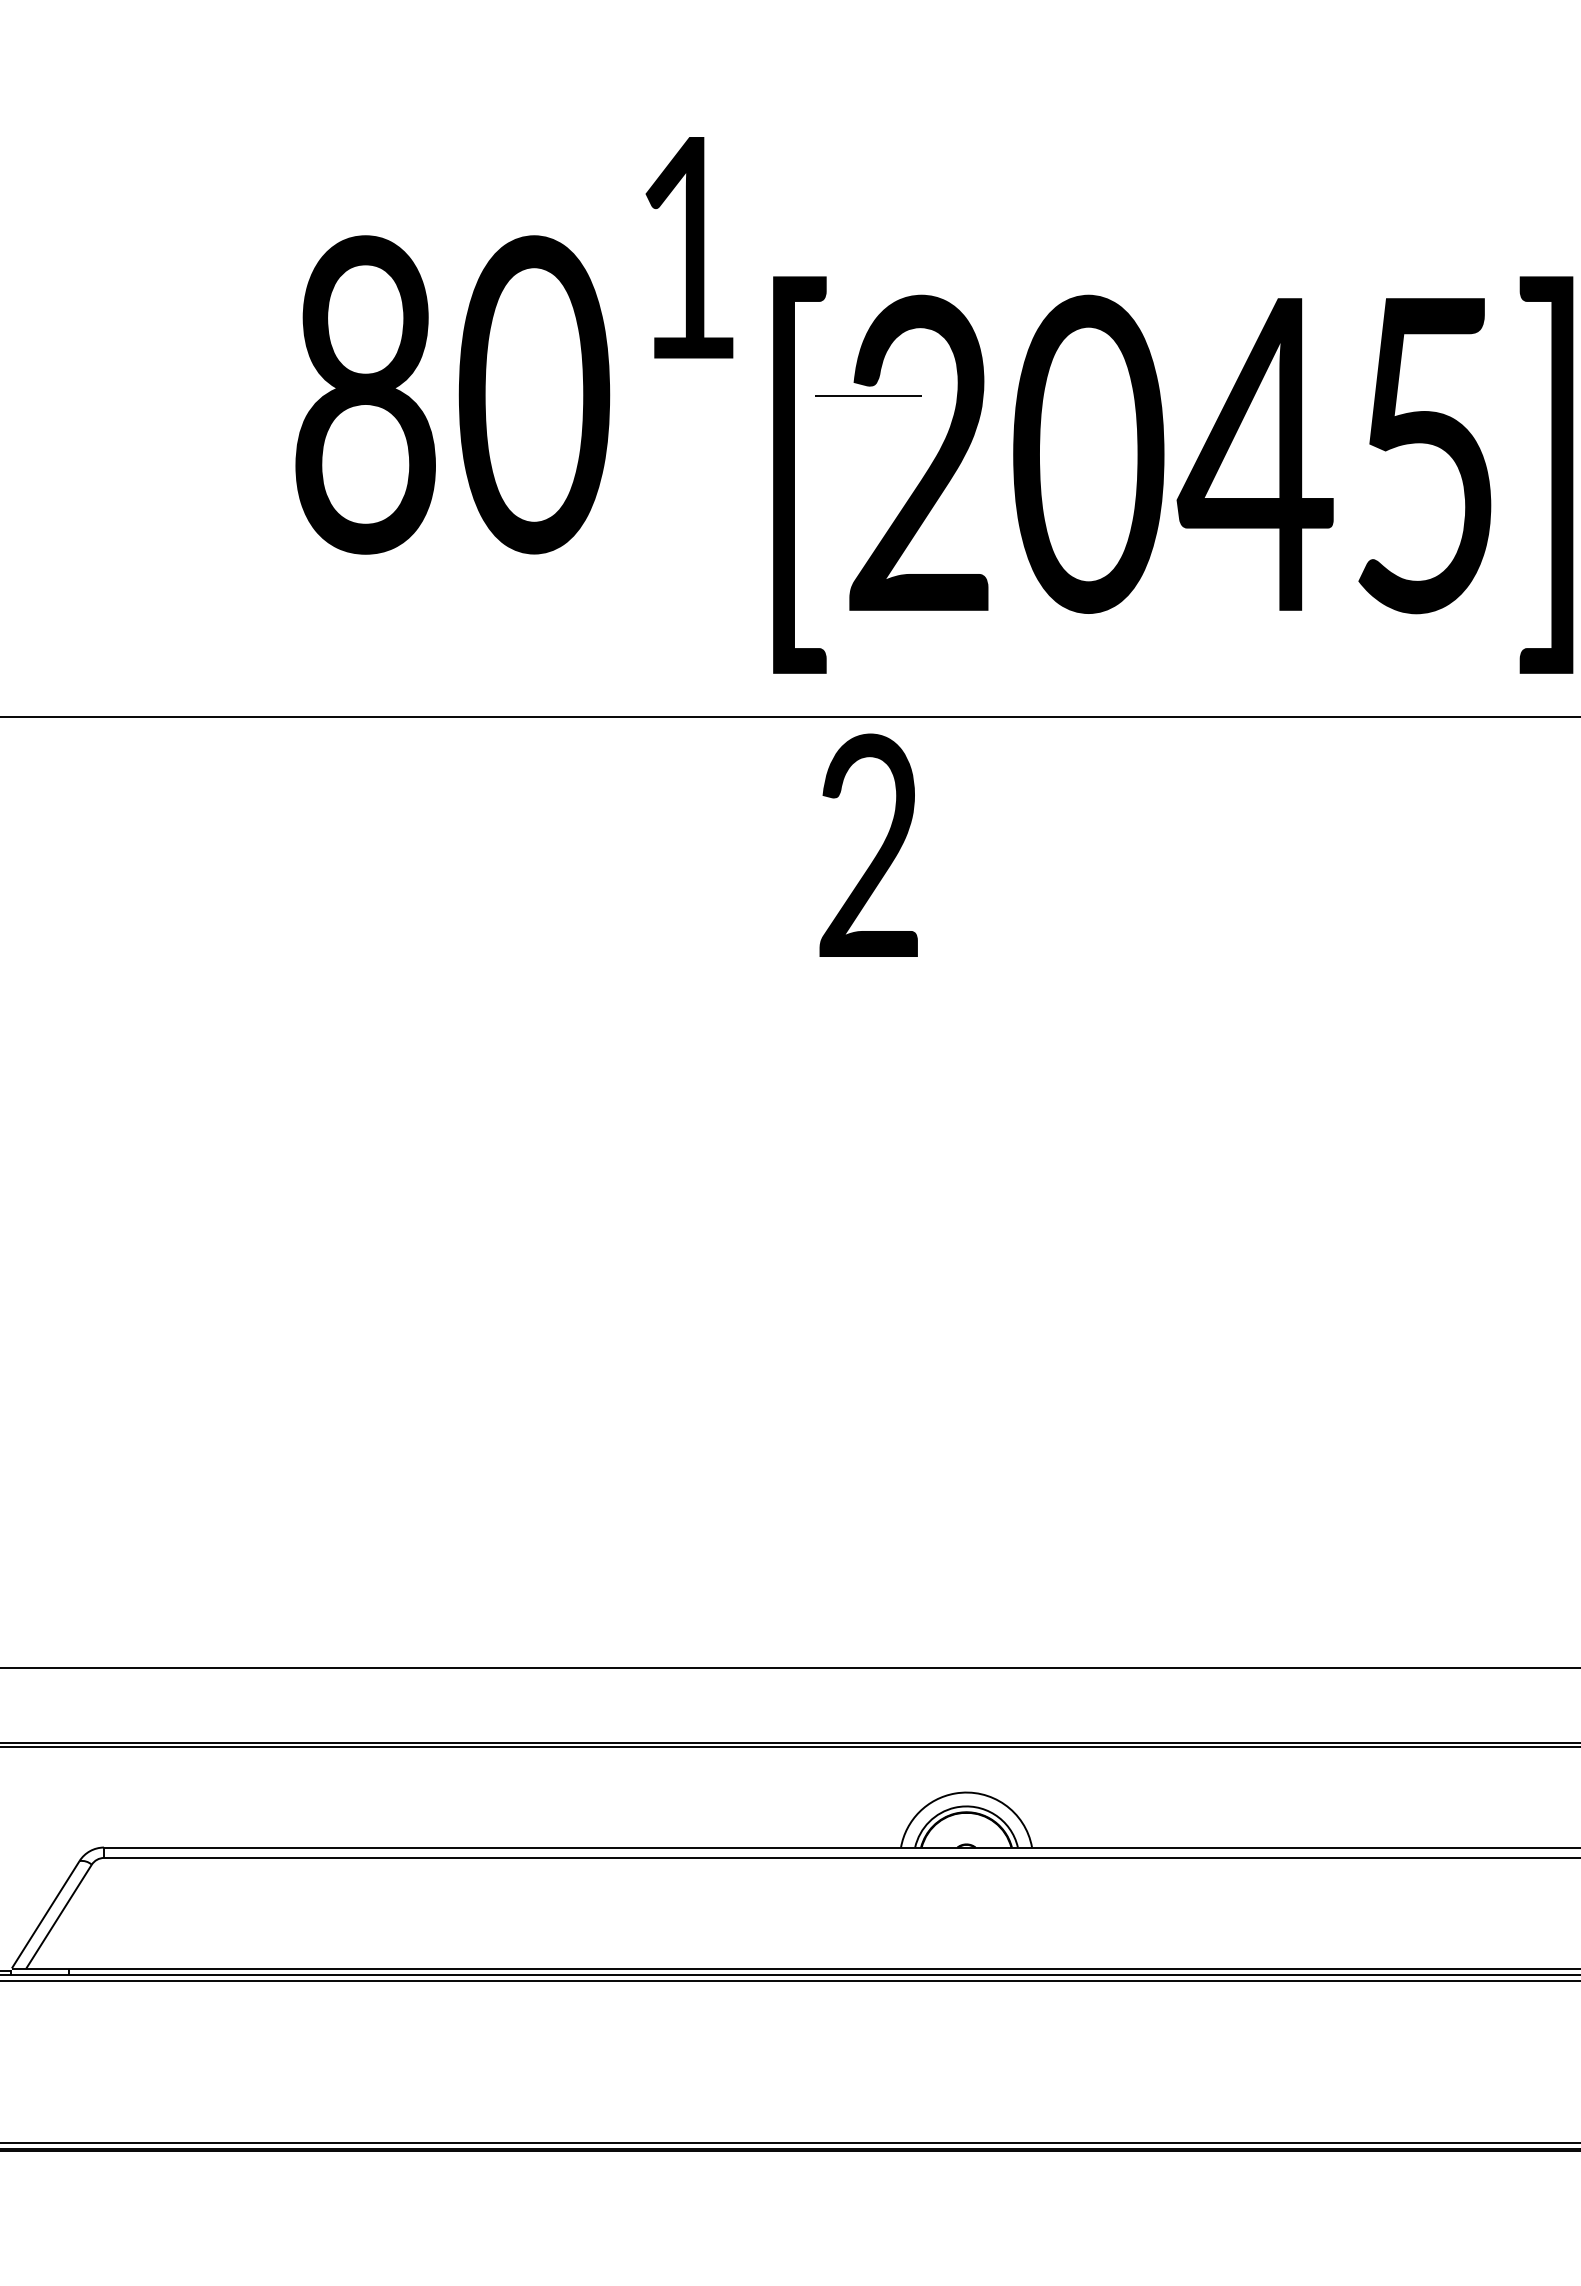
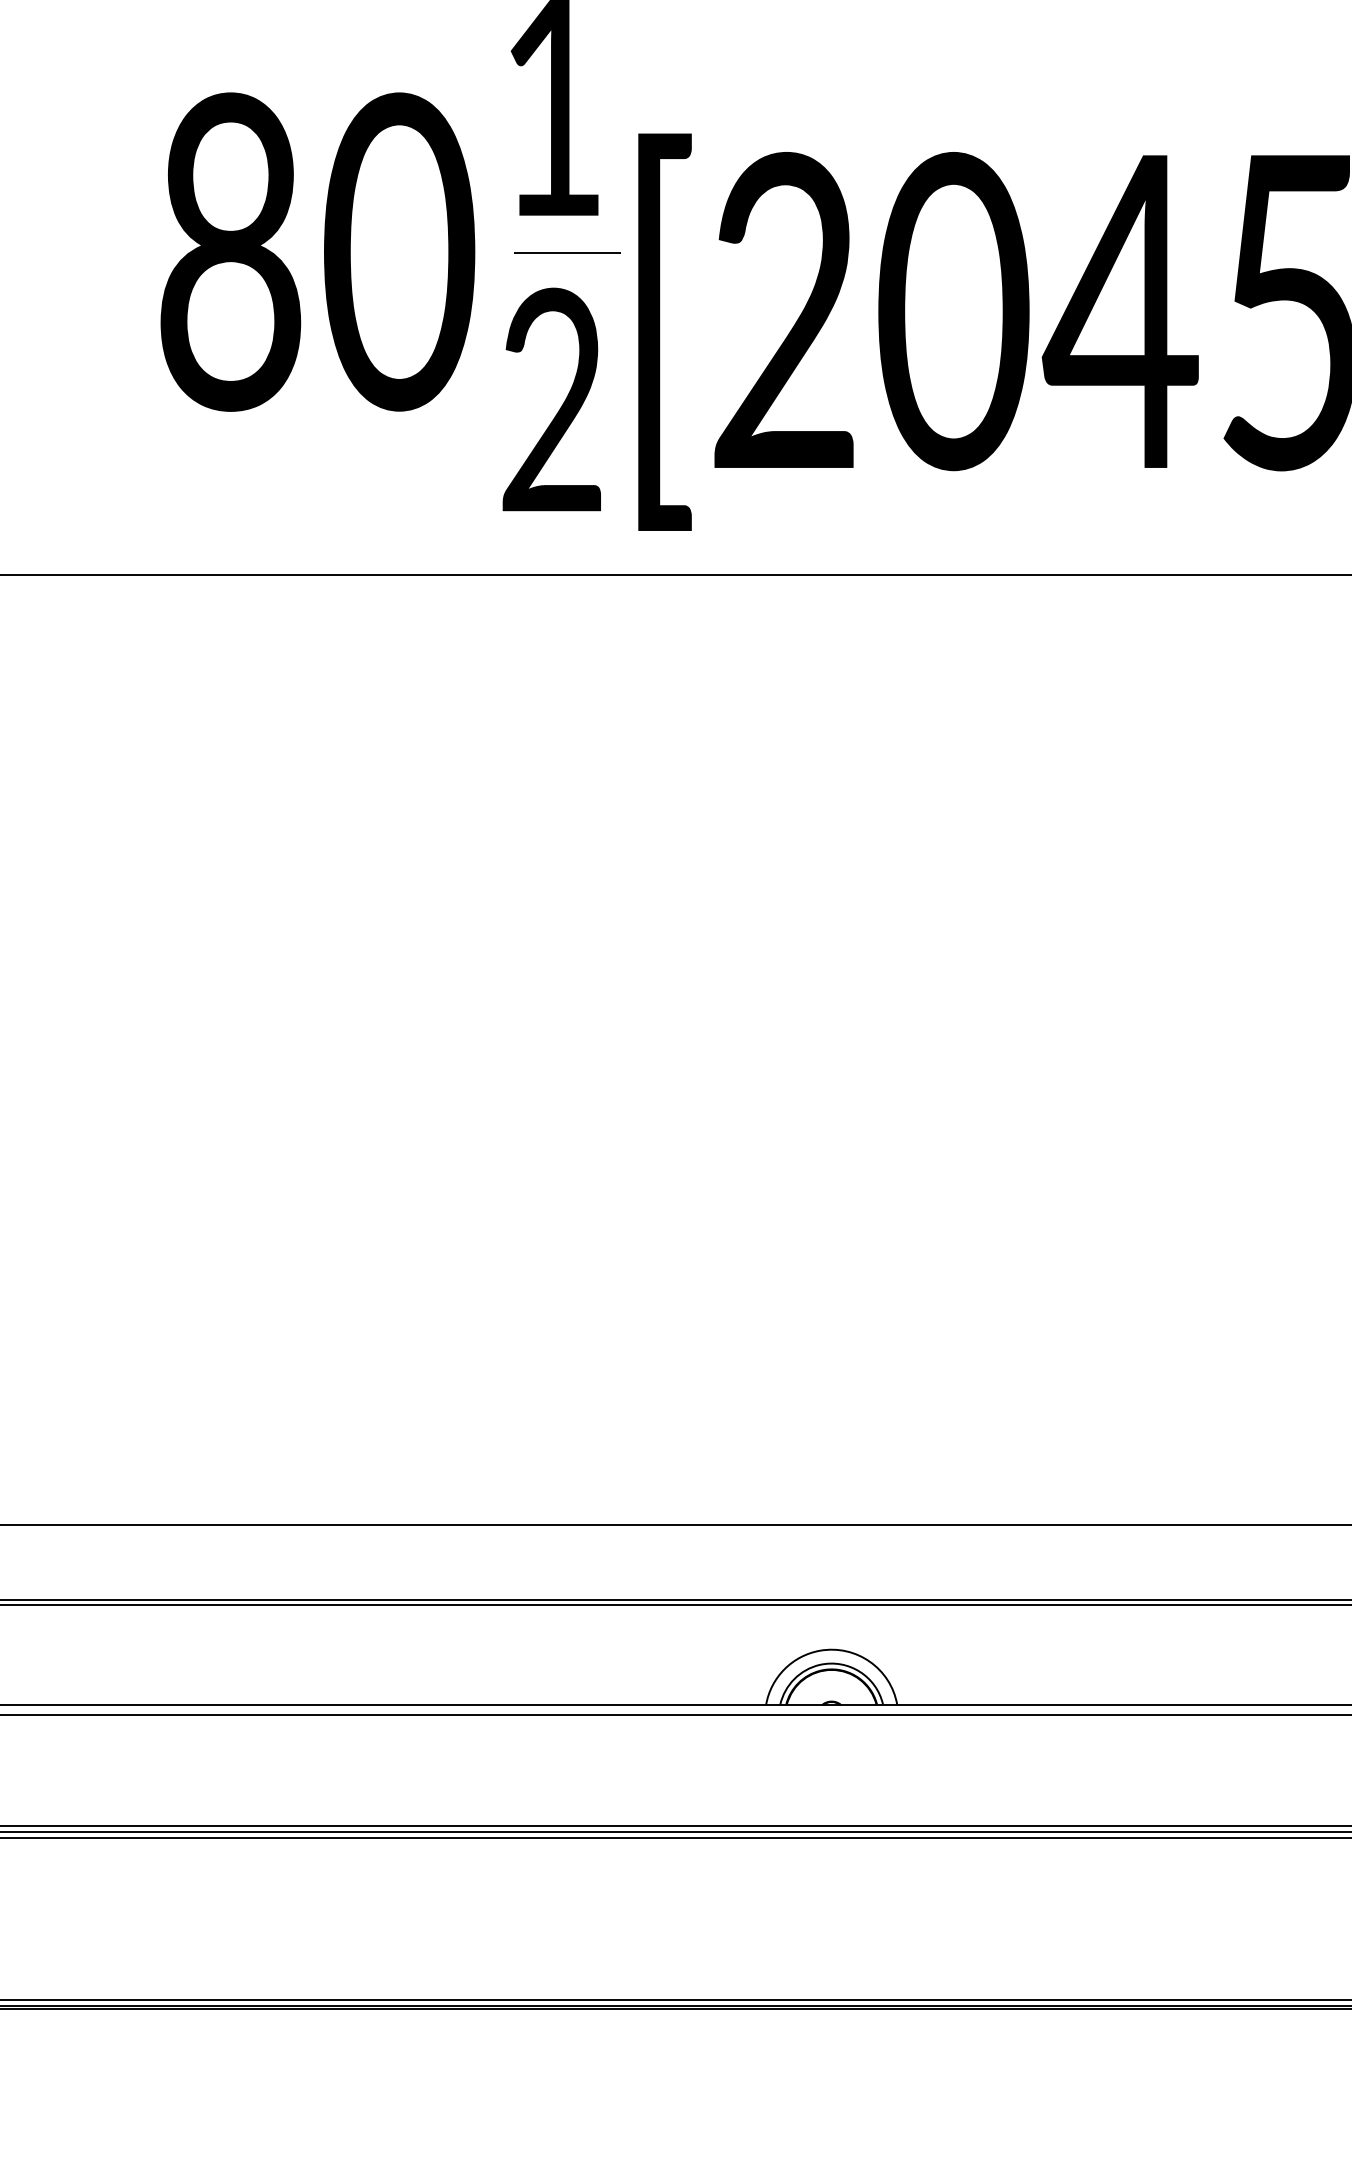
line: (868, 395) -> (567, 252), moved
text: (868, 844) -> (551, 398), moved

